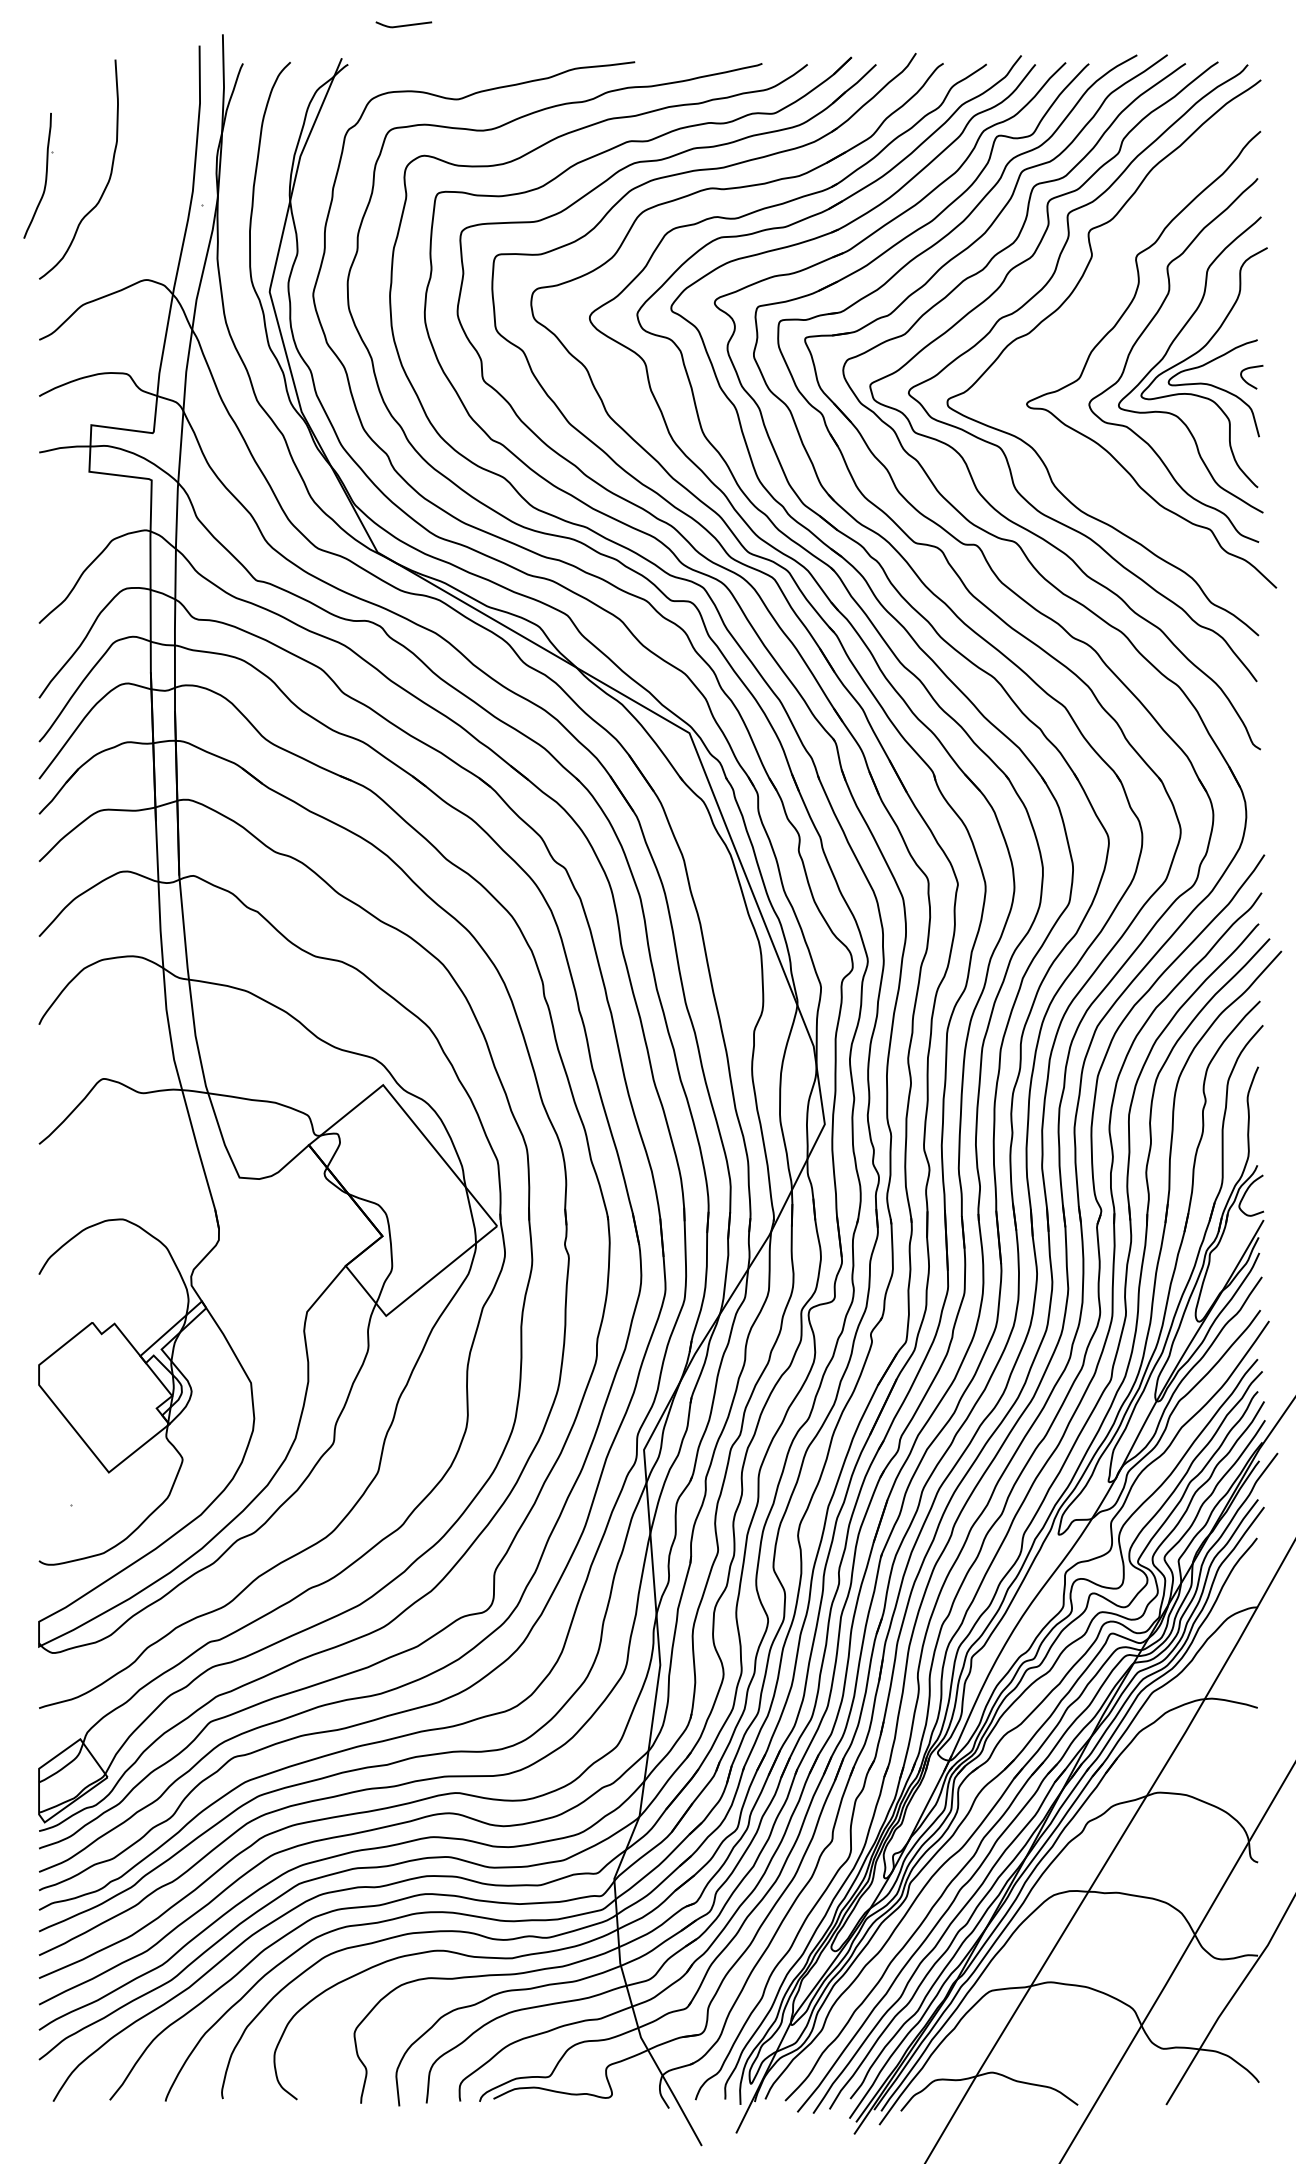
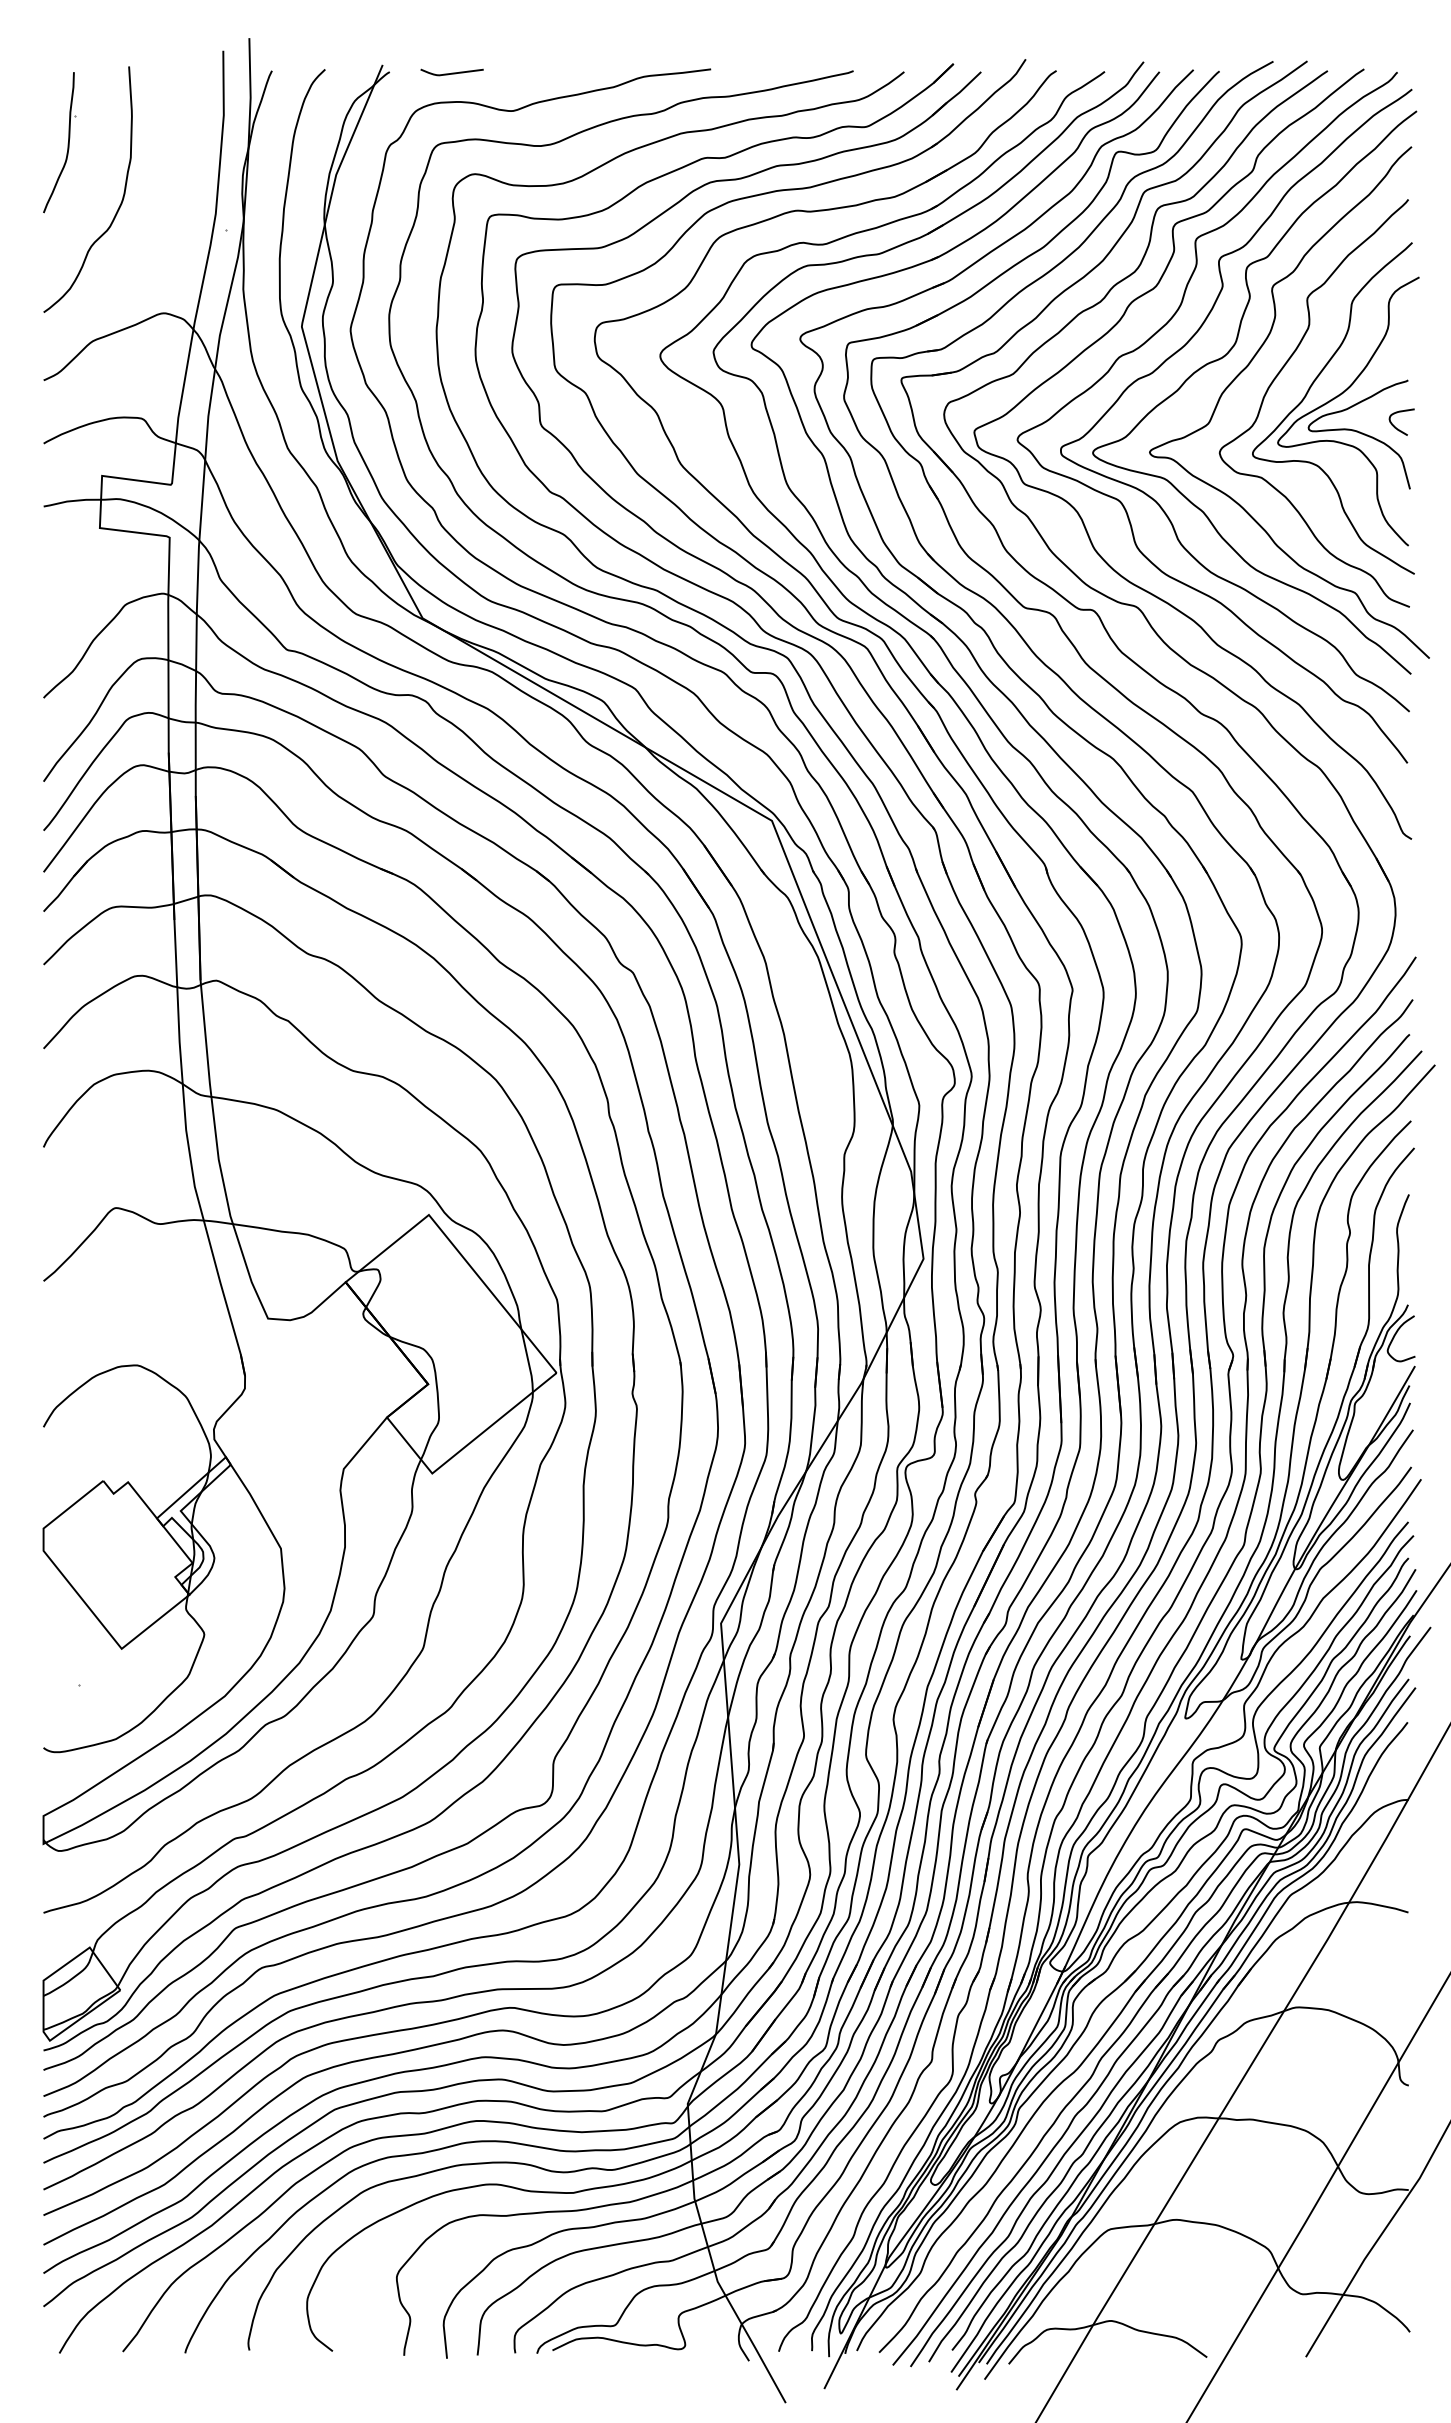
curve: (403, 24) -> (451, 72), moved
part: (45, 176) -> (67, 143), moved
curve: (1093, 319) -> (1224, 357), added

